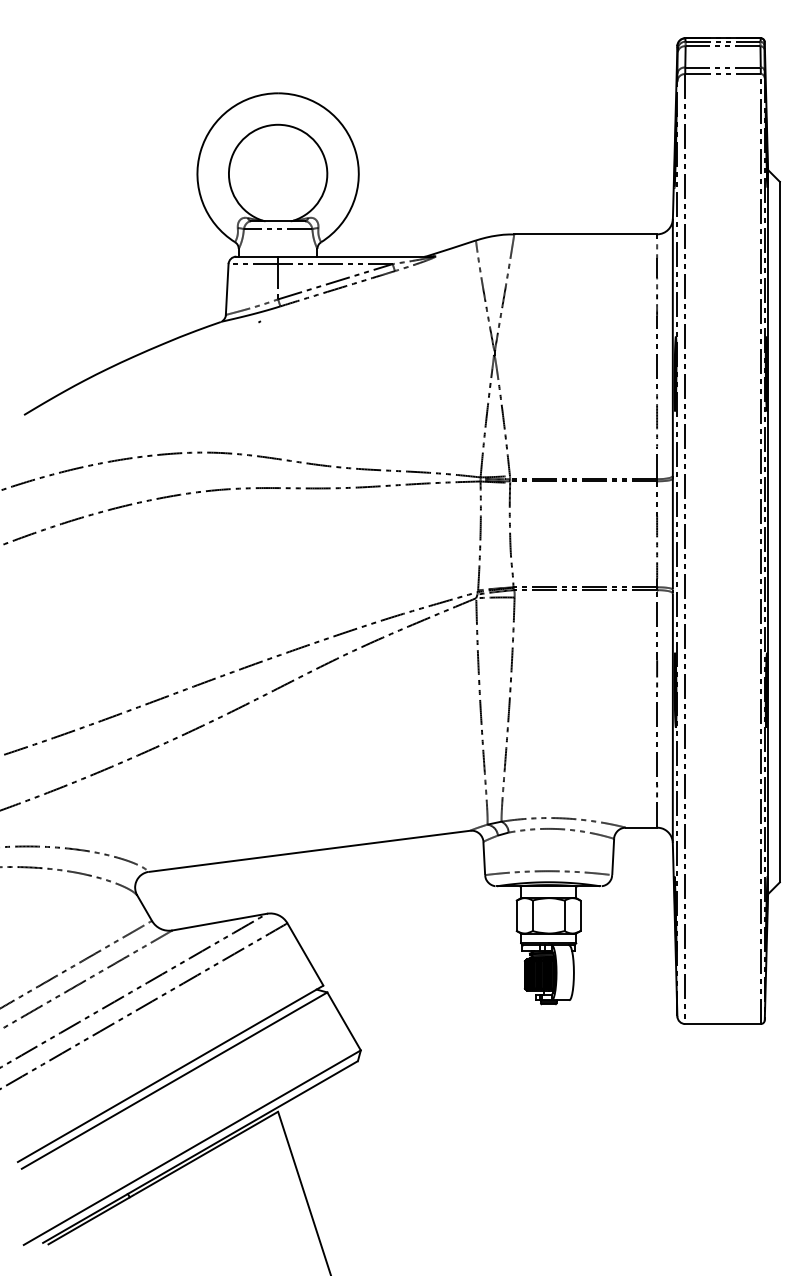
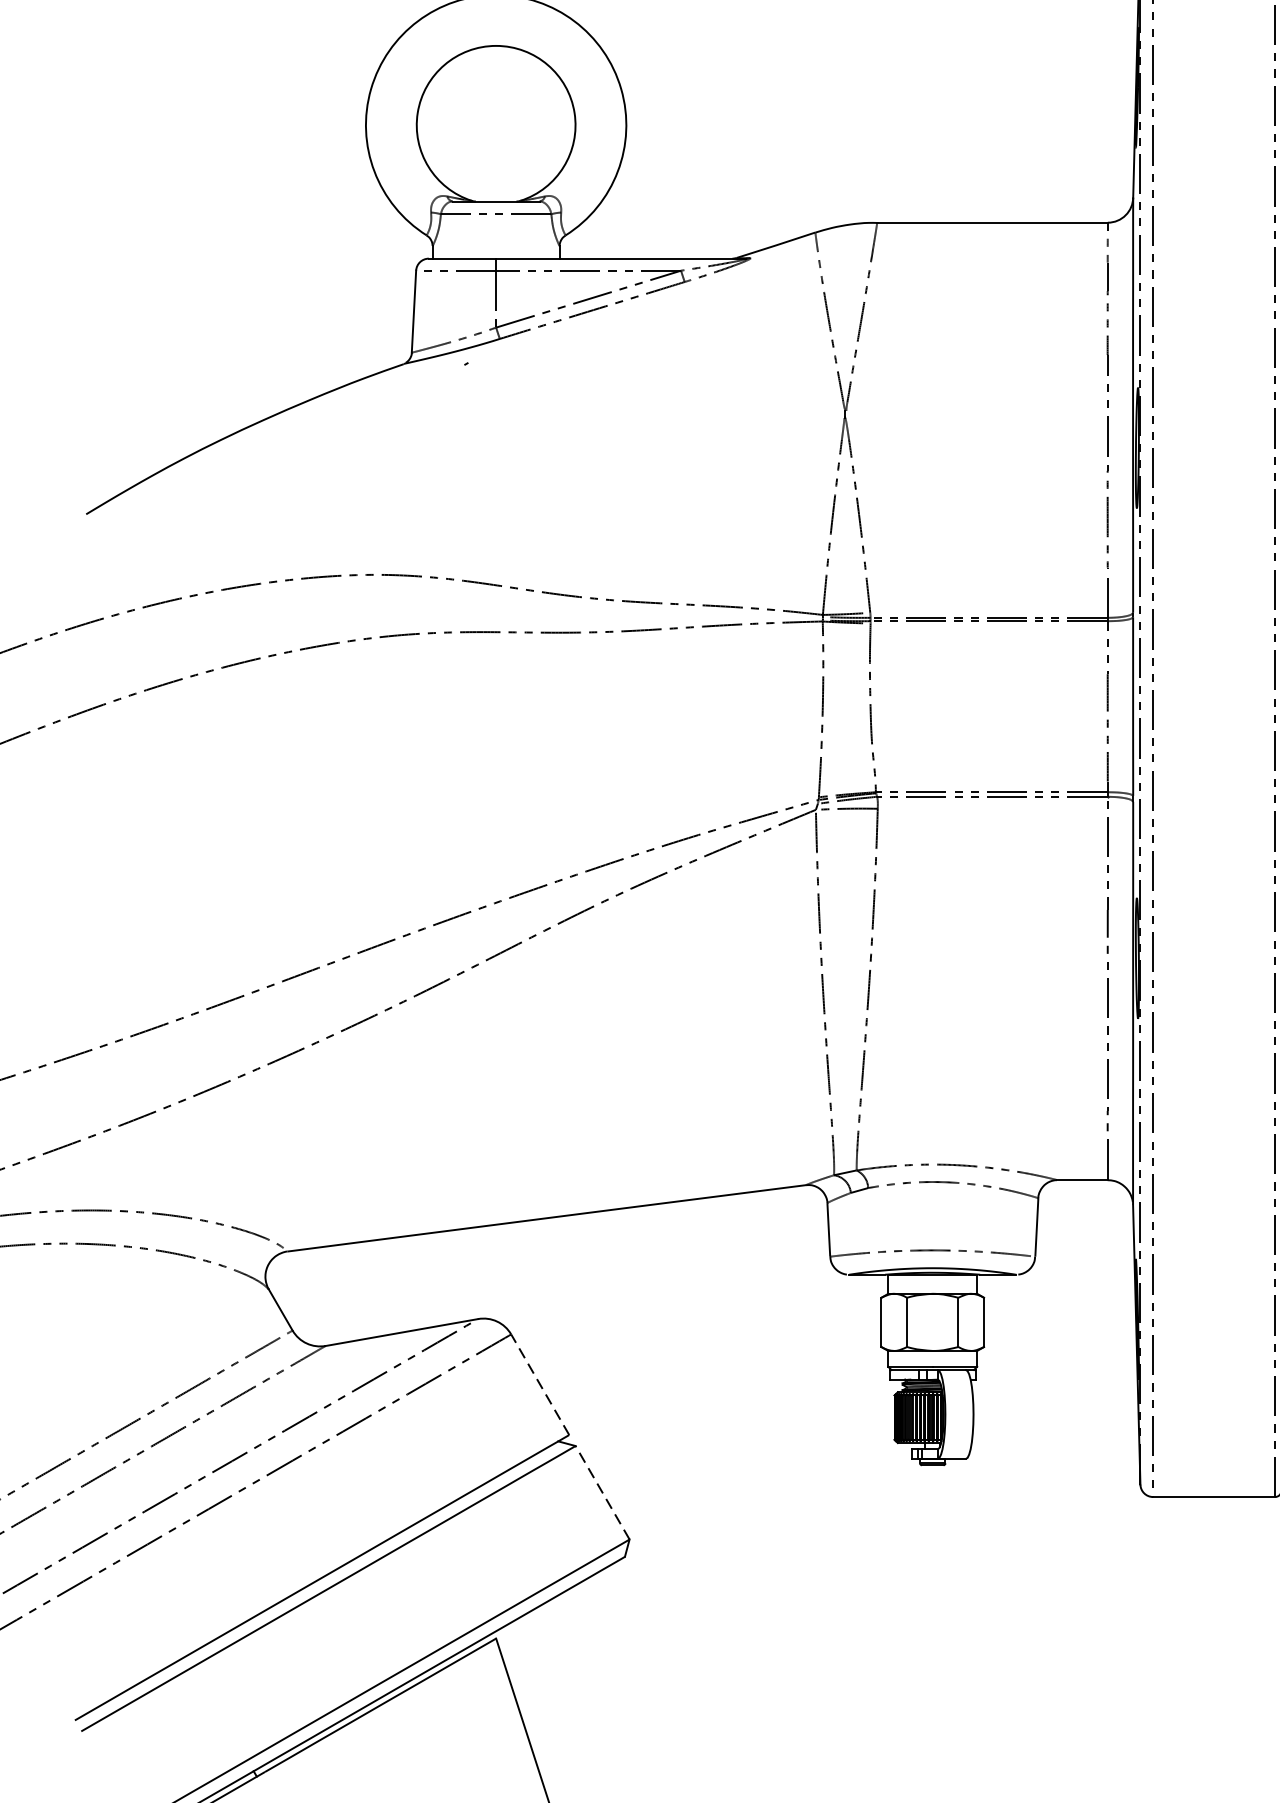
line: (305, 954) -> (540, 1384), solid -> dashed
line: (343, 1020) -> (601, 1491), solid -> dashed

